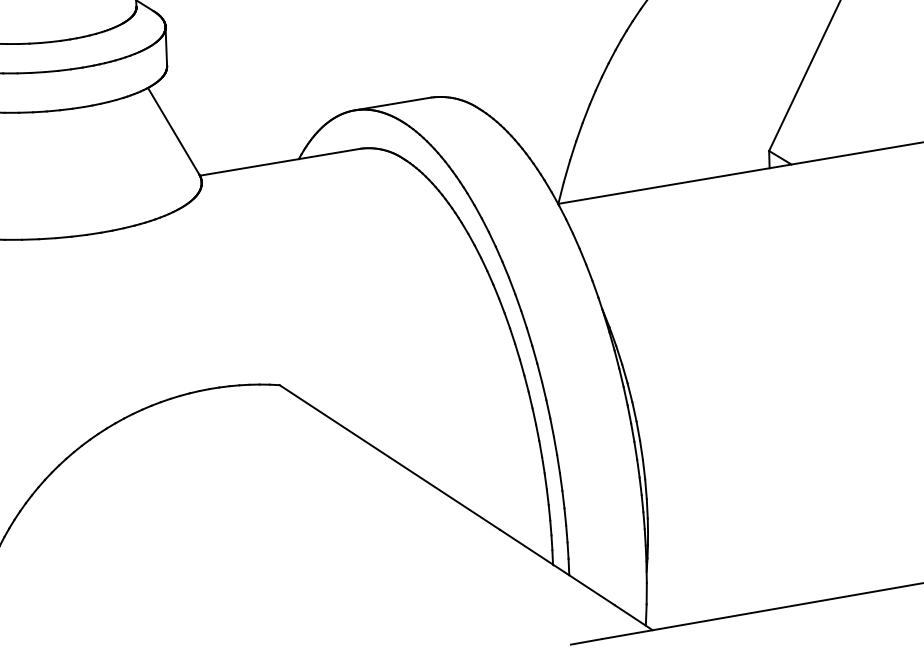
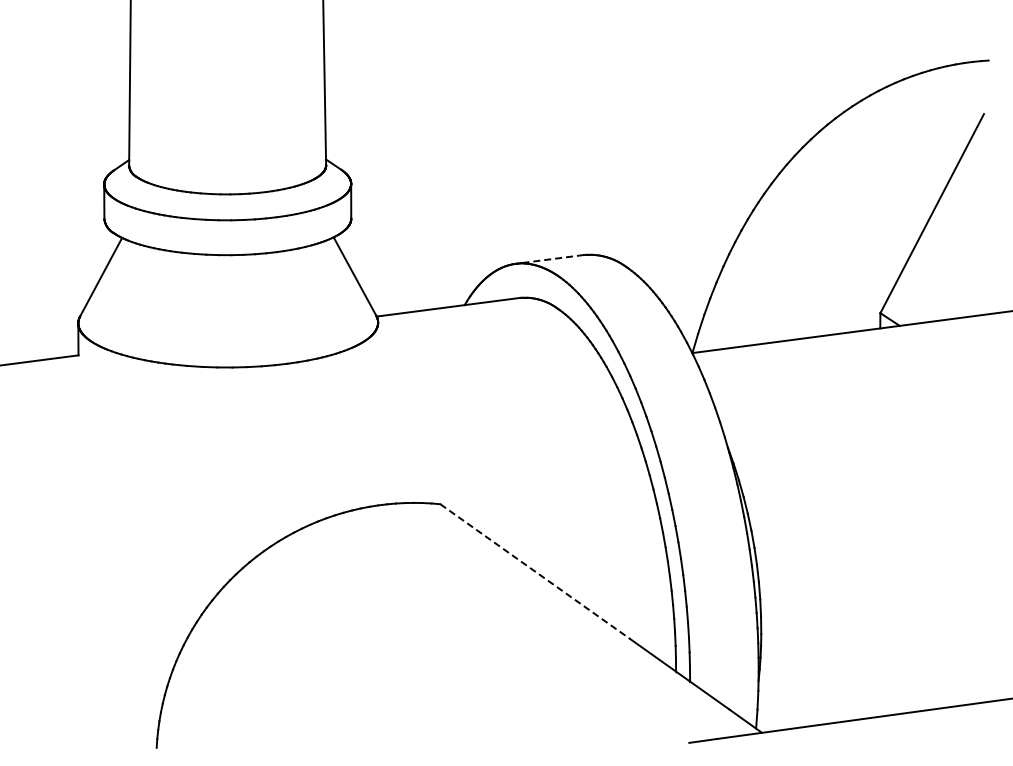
line: (394, 103) -> (550, 259), solid -> dashed
line: (389, 457) -> (535, 571), solid -> dashed

